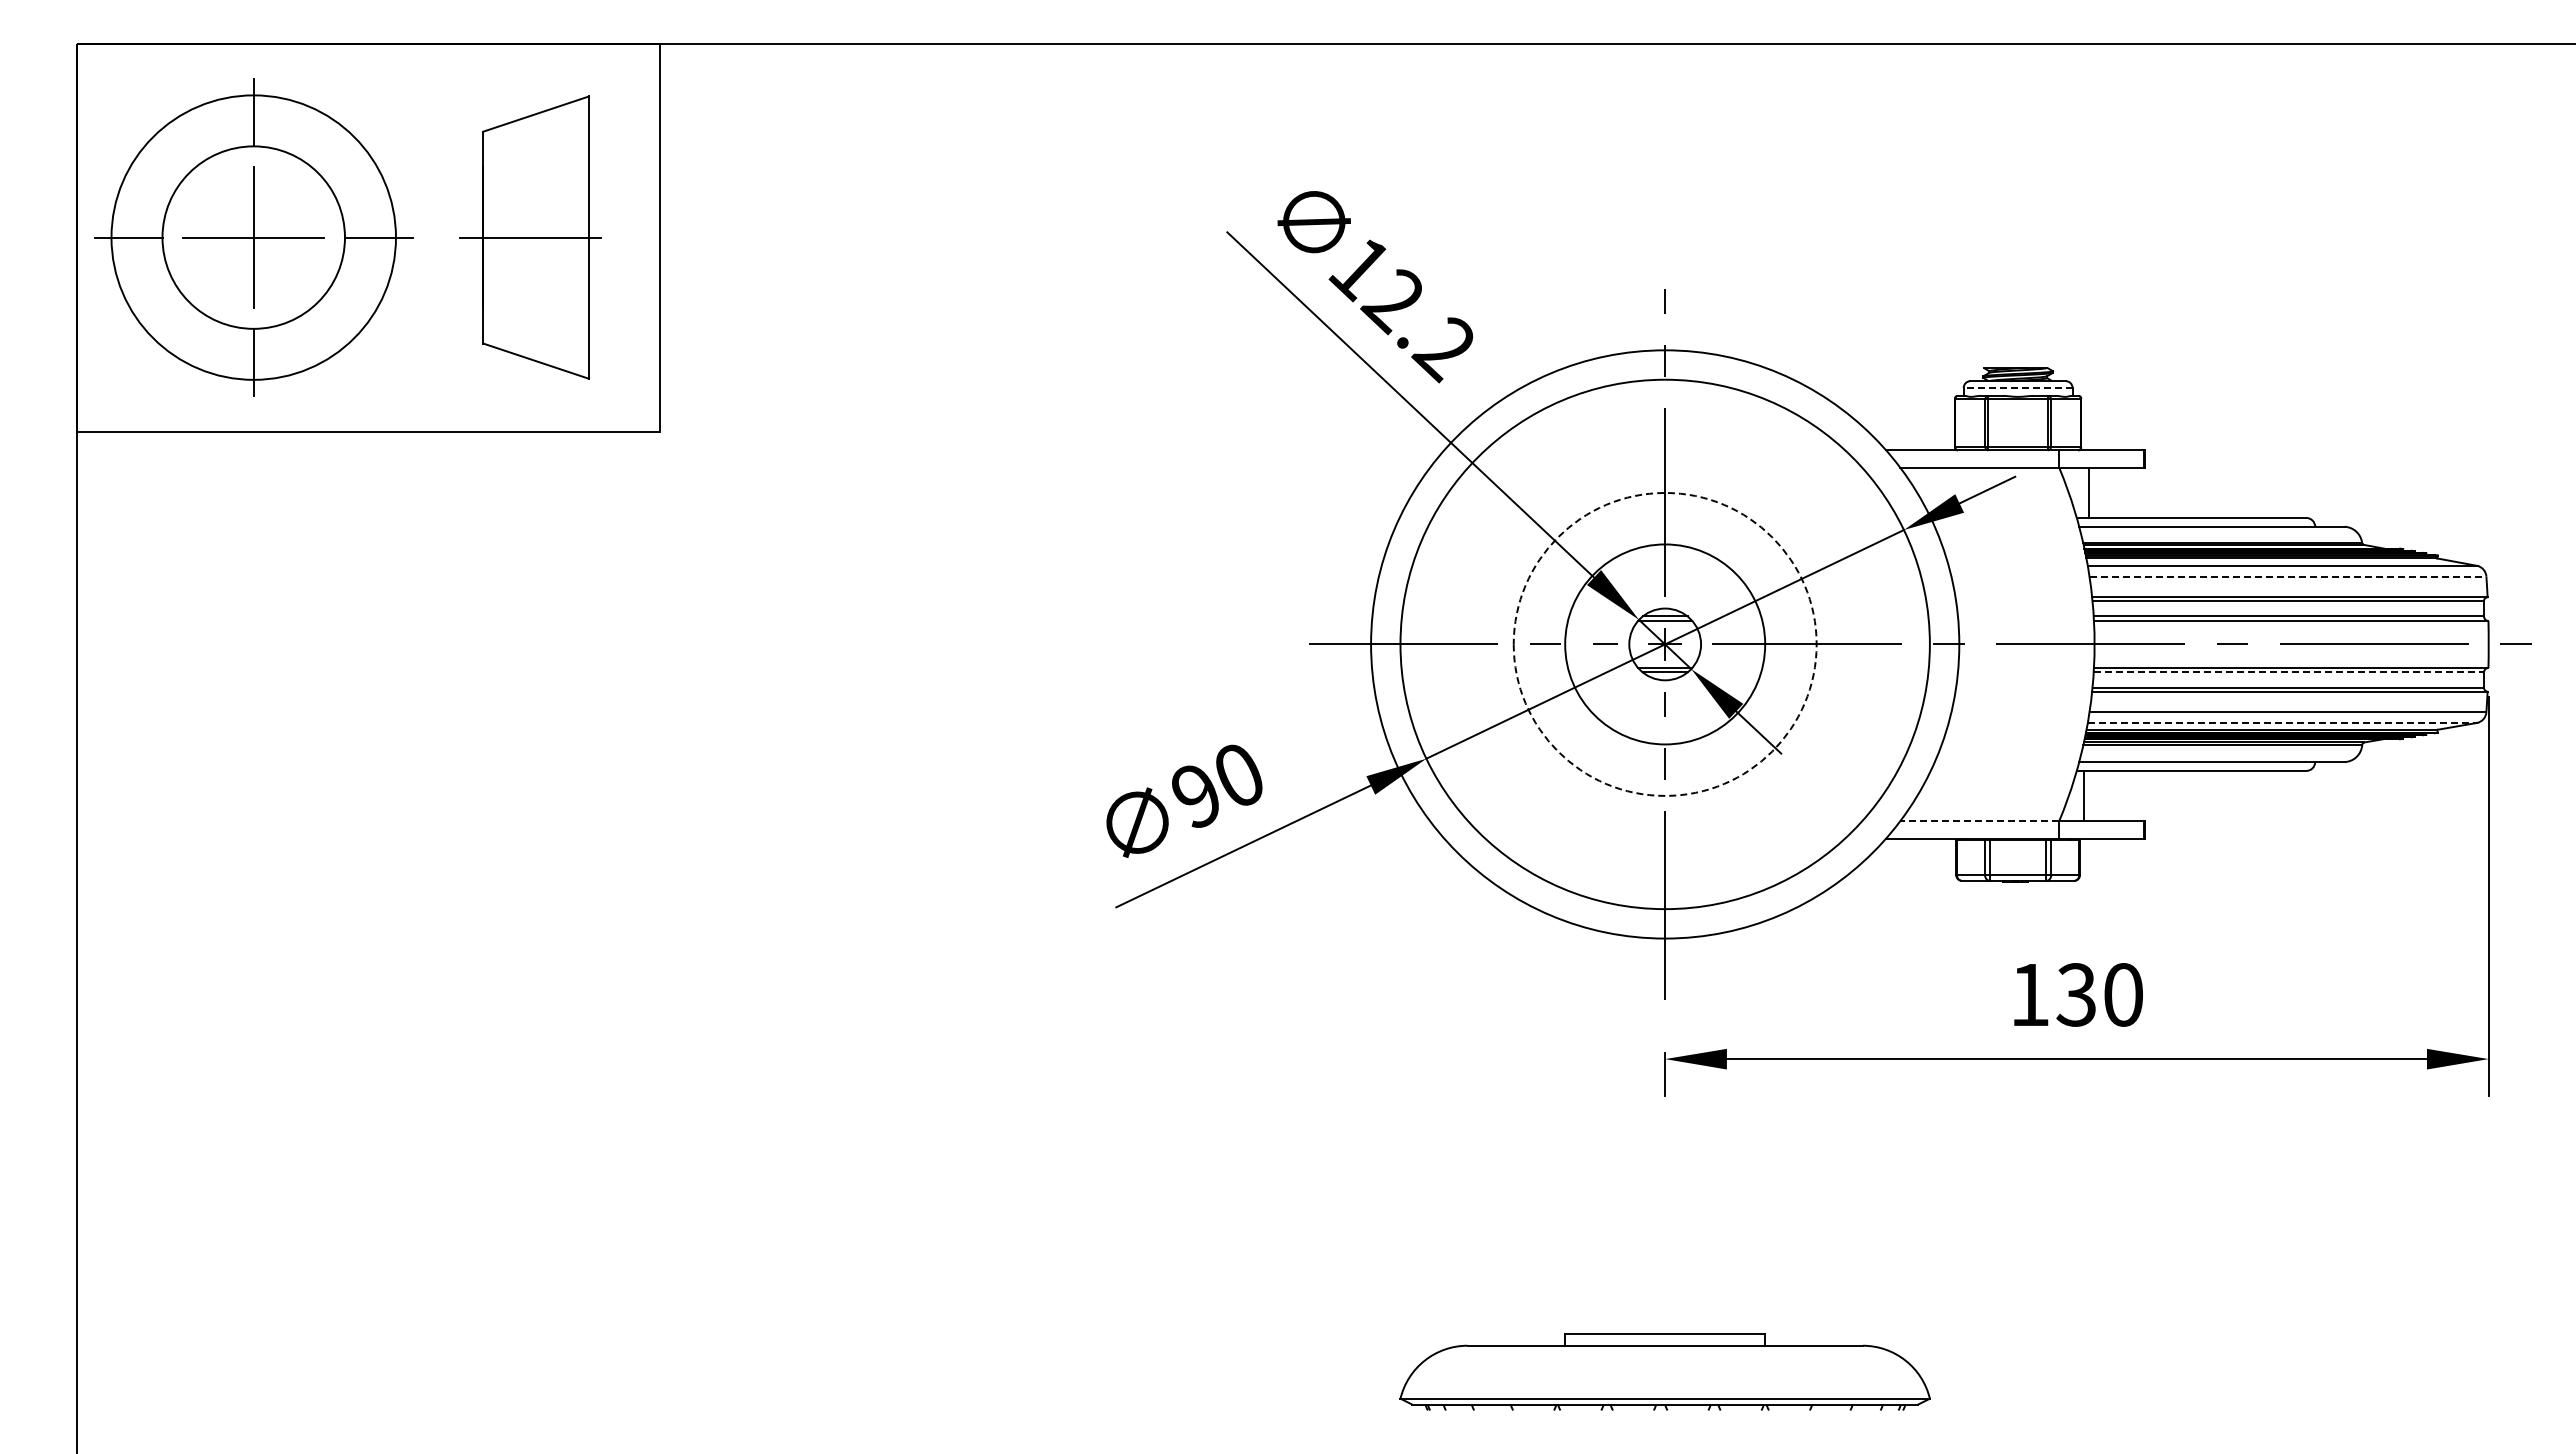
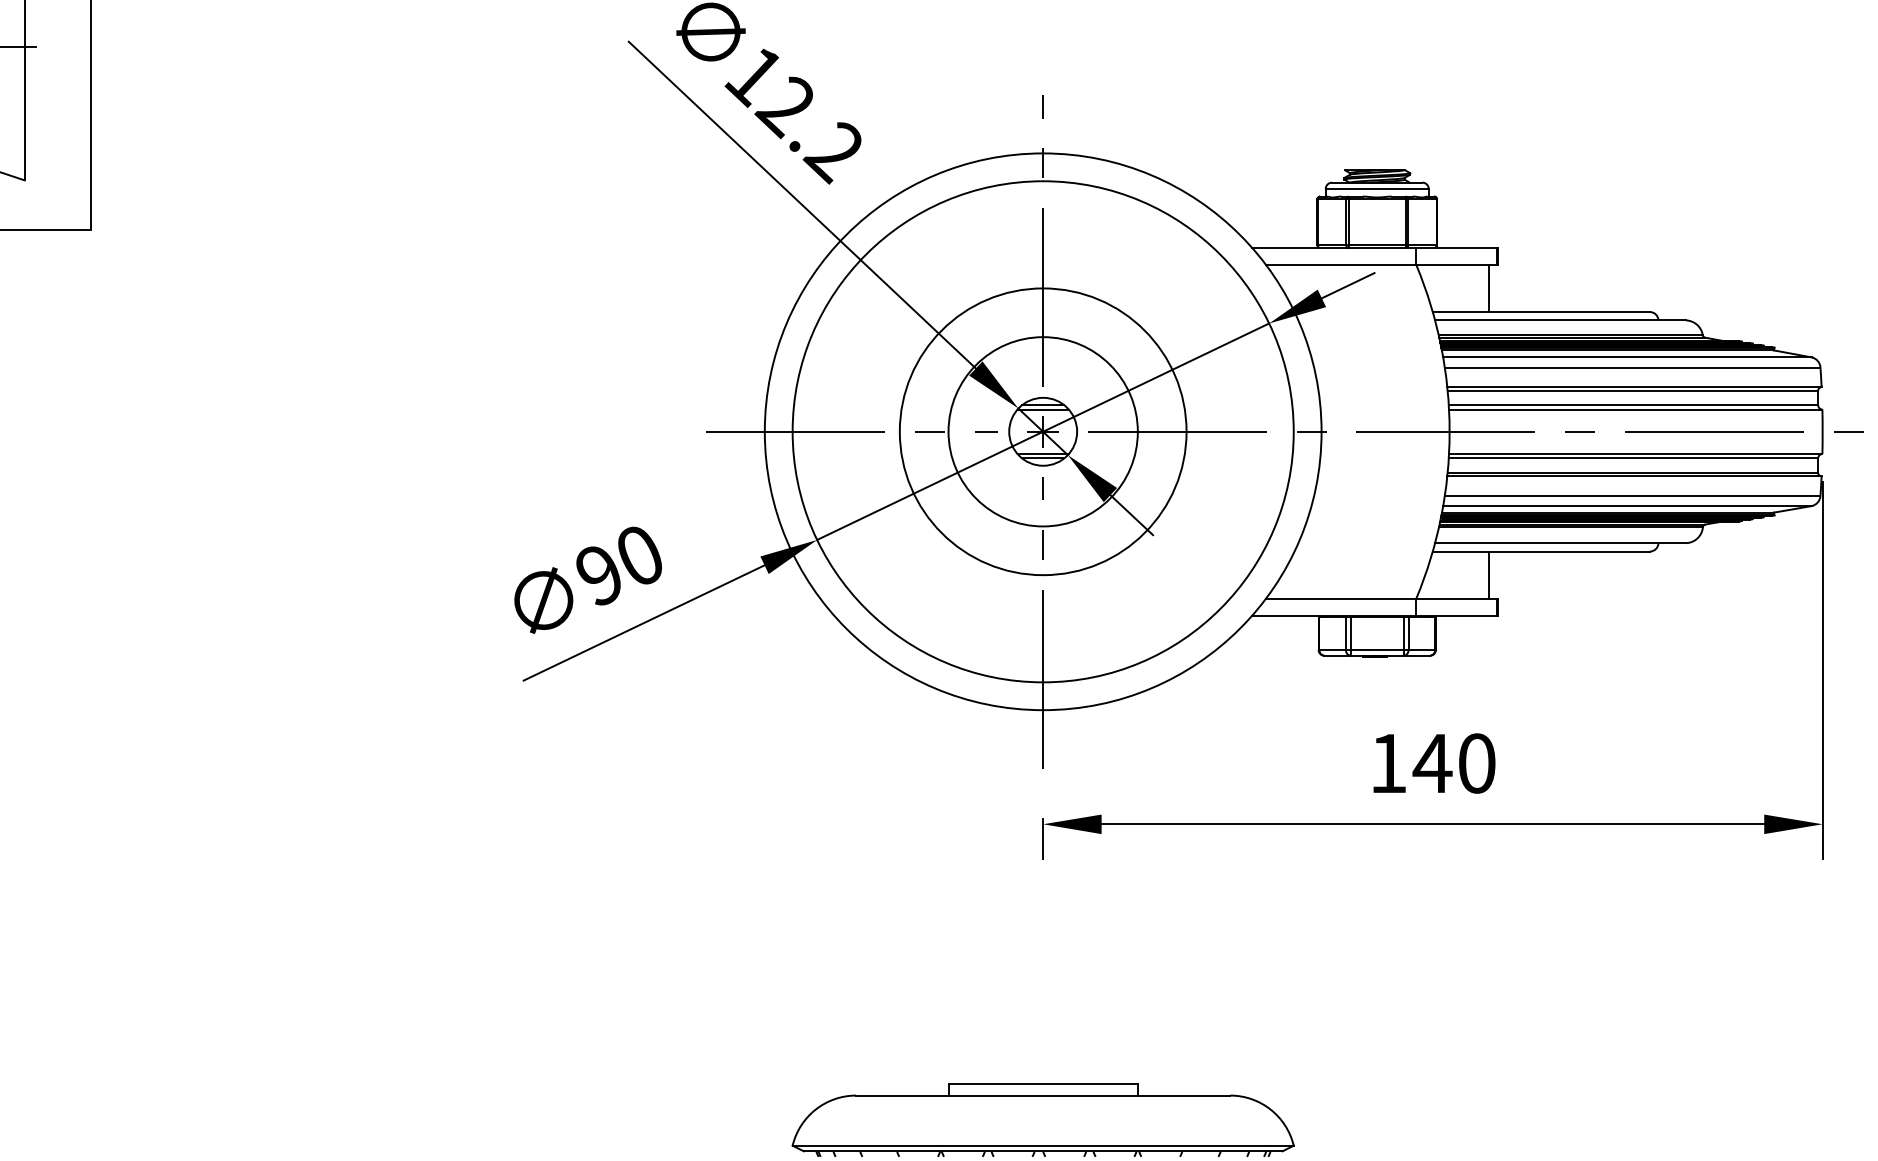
line: (2017, 387) -> (1376, 188), dashed -> solid
line: (2088, 492) -> (1488, 287), moved
line: (2288, 576) -> (1633, 367), dashed -> solid
circle: (1664, 643) -> (1042, 430), dashed -> solid
line: (2289, 672) -> (1634, 458), dashed -> solid
line: (2282, 722) -> (1627, 505), dashed -> solid
line: (2083, 795) -> (1488, 574), moved
line: (1979, 820) -> (1340, 598), dashed -> solid
text: (2076, 994) -> (1432, 763), 130 -> 140

